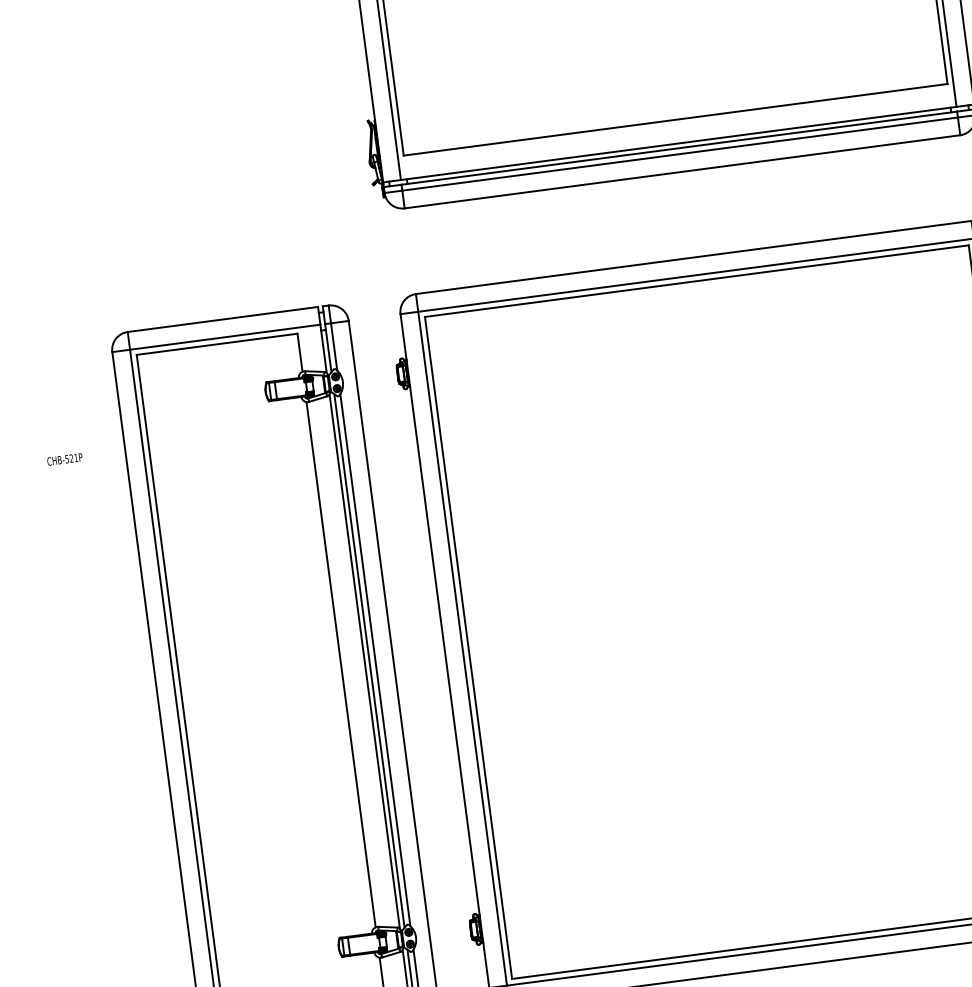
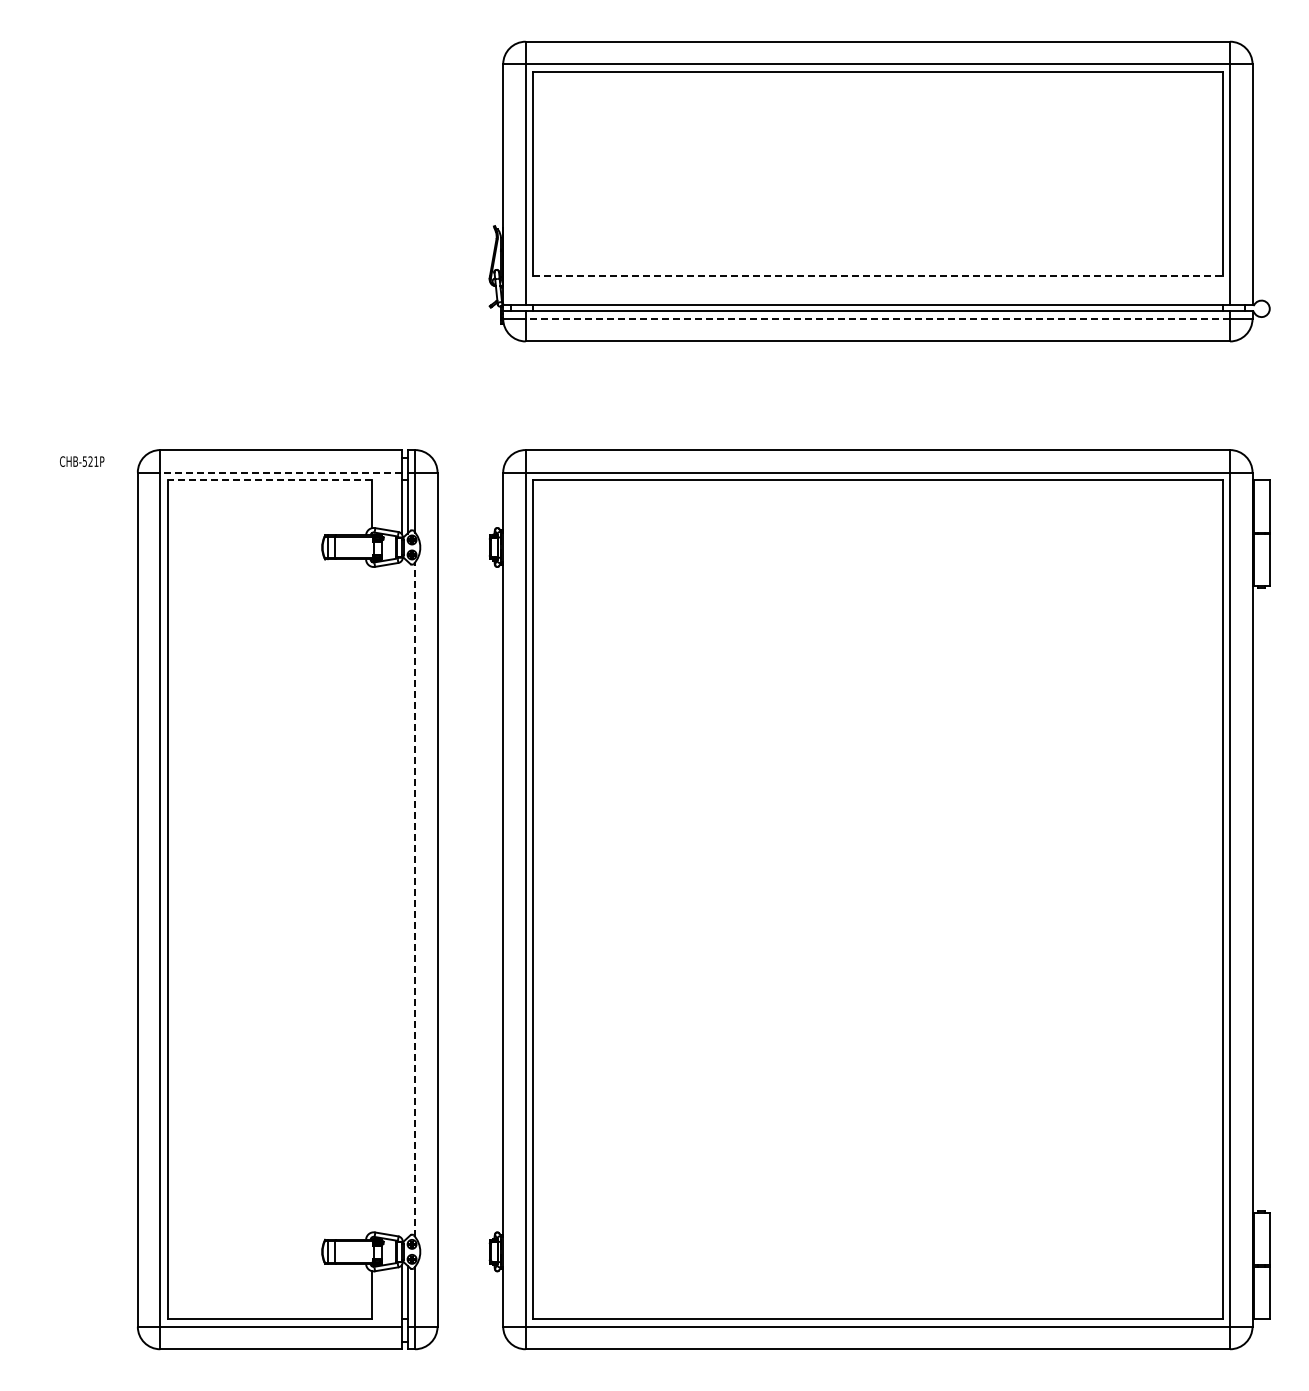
line: (675, 119) -> (877, 275), solid -> dashed
line: (679, 153) -> (877, 318), solid -> dashed
line: (224, 337) -> (280, 472), solid -> dashed
line: (217, 344) -> (269, 480), solid -> dashed
text: (65, 459) -> (82, 461), moved
line: (369, 660) -> (407, 899), removed
line: (375, 660) -> (415, 899), solid -> dashed
line: (364, 661) -> (401, 899), removed
line: (340, 664) -> (371, 899), removed

